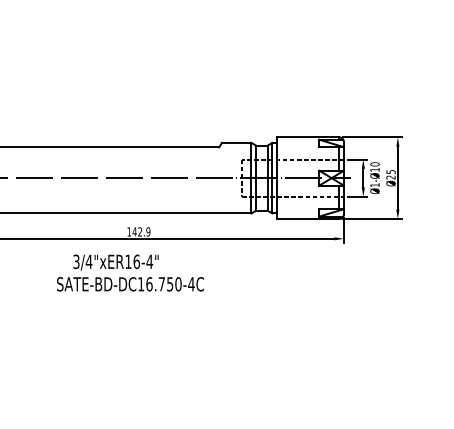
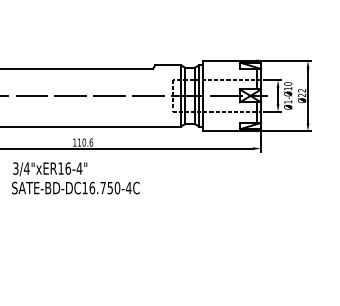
text: (390, 172) -> (301, 91), Ø25 -> Ø22
text: (141, 231) -> (85, 142), 142.9 -> 110.6
text: (115, 262) -> (49, 169), moved

